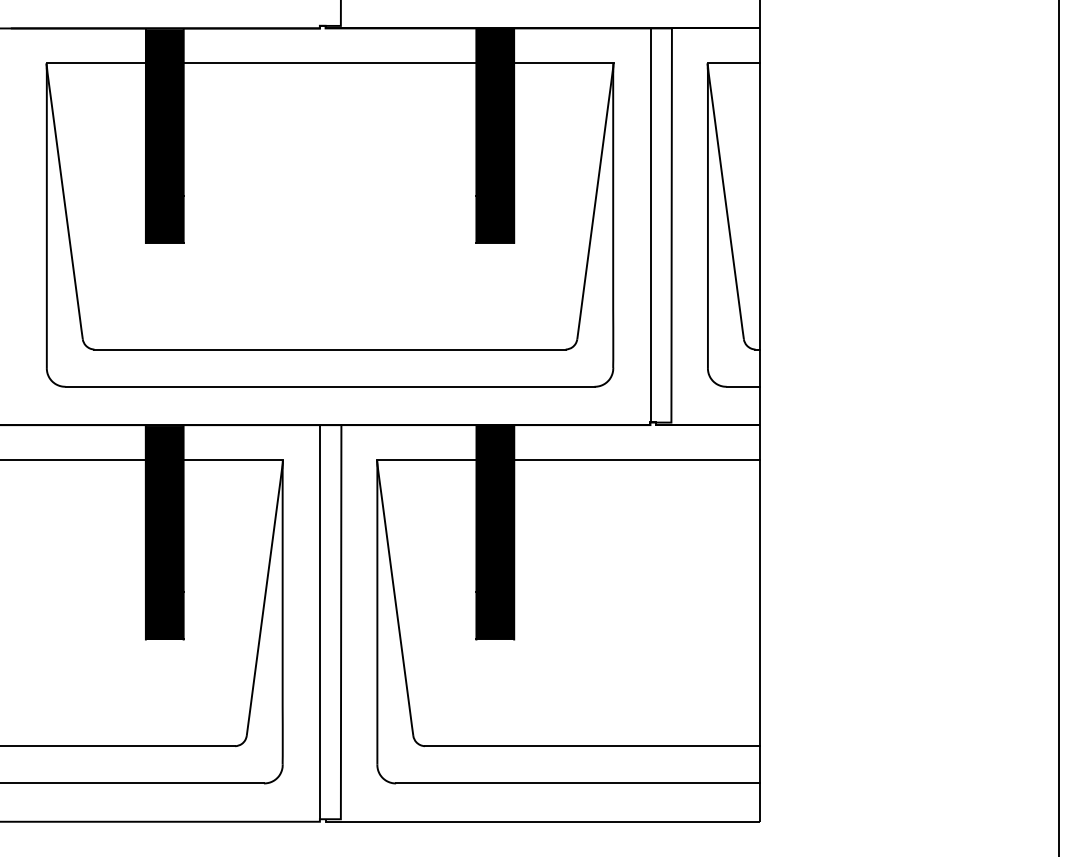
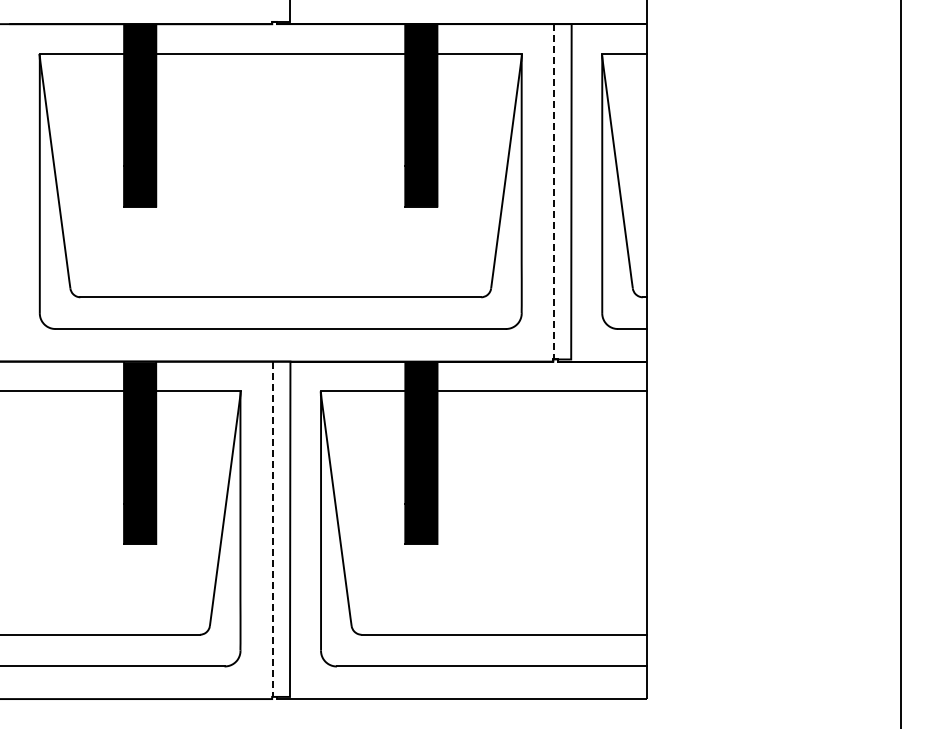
line: (650, 225) -> (553, 191), solid -> dashed
line: (320, 622) -> (272, 529), solid -> dashed

